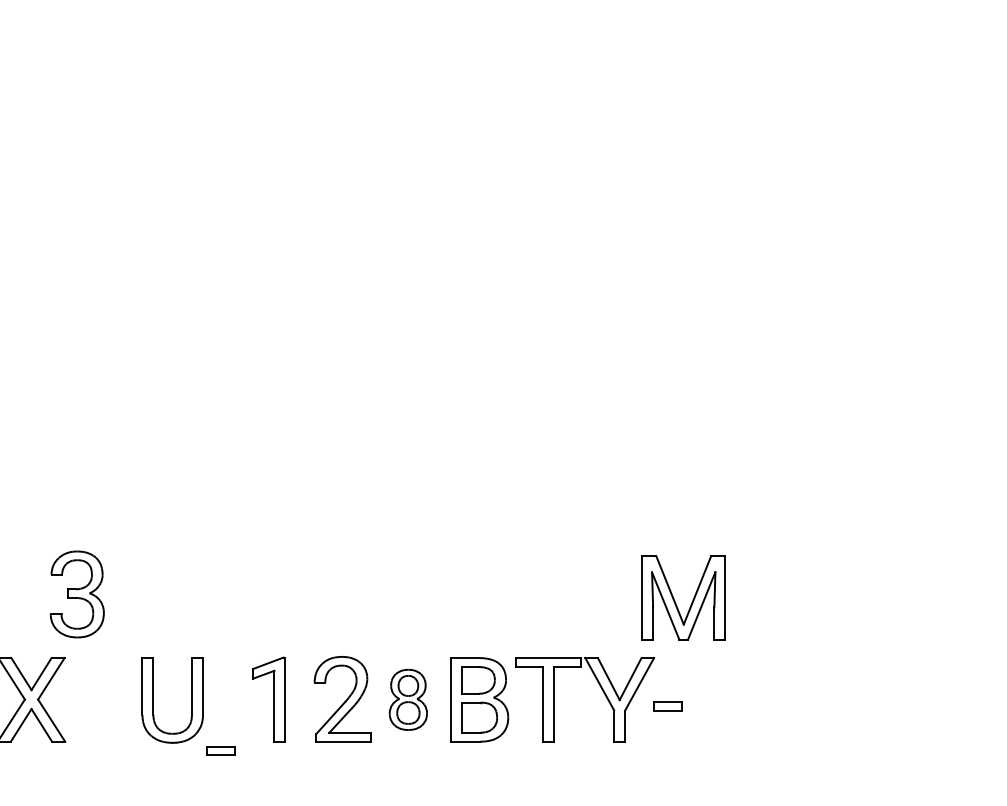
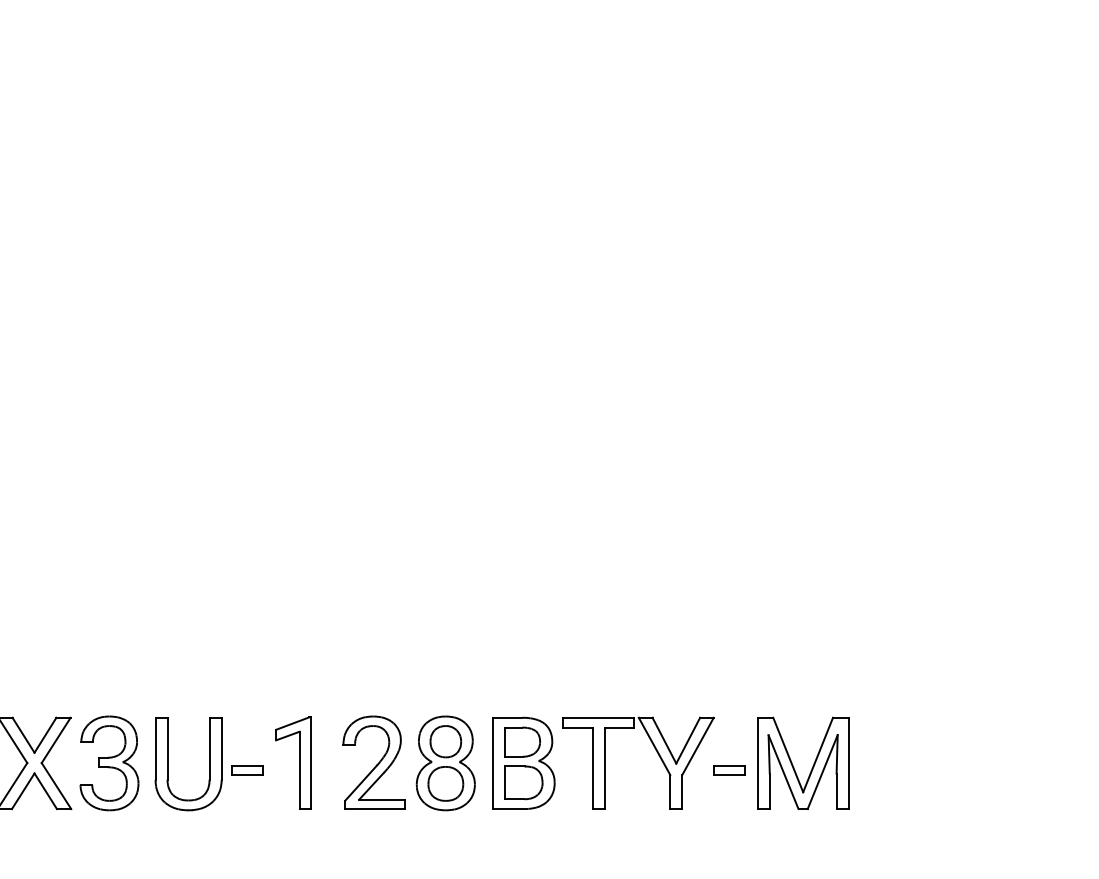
part: (77, 594) -> (109, 763), moved
part: (691, 602) -> (811, 768), moved
part: (408, 699) -> (445, 763), size x1.43
part: (221, 751) -> (247, 770), moved

